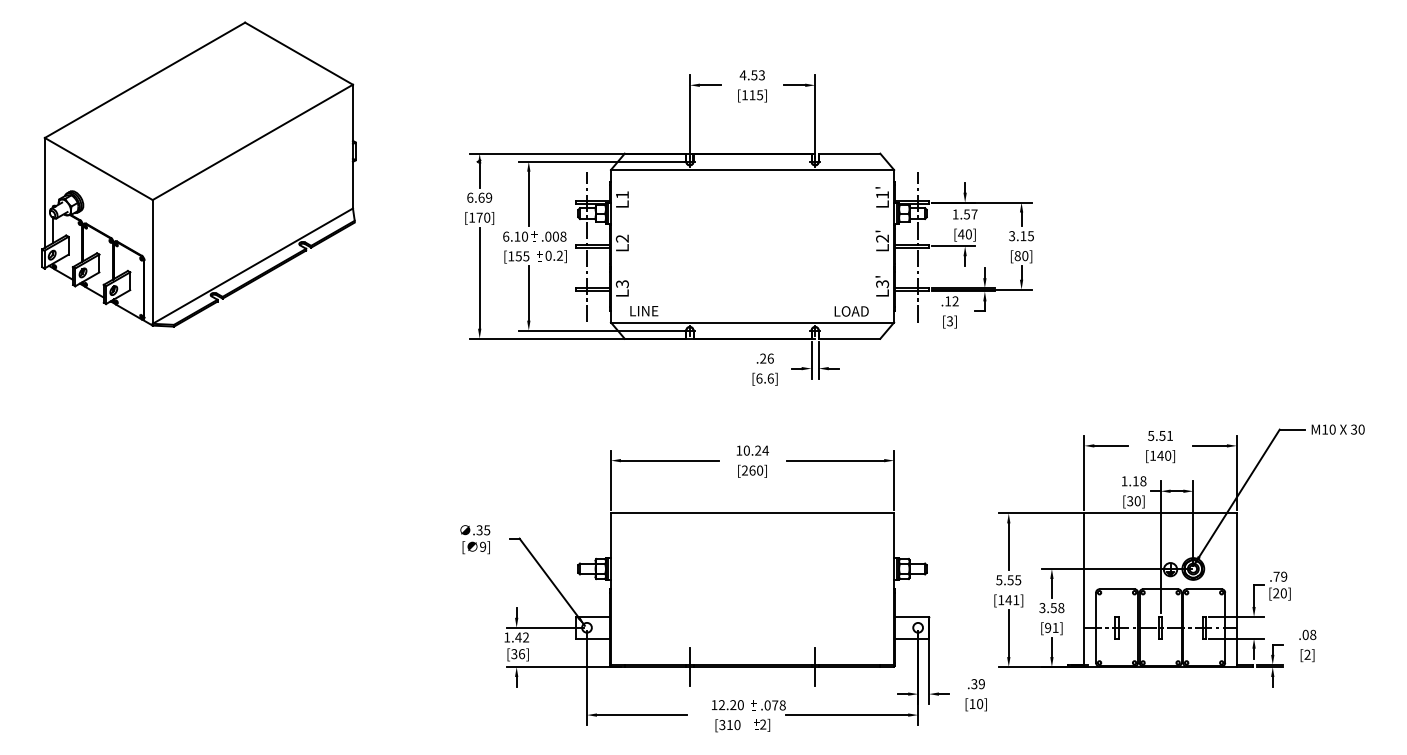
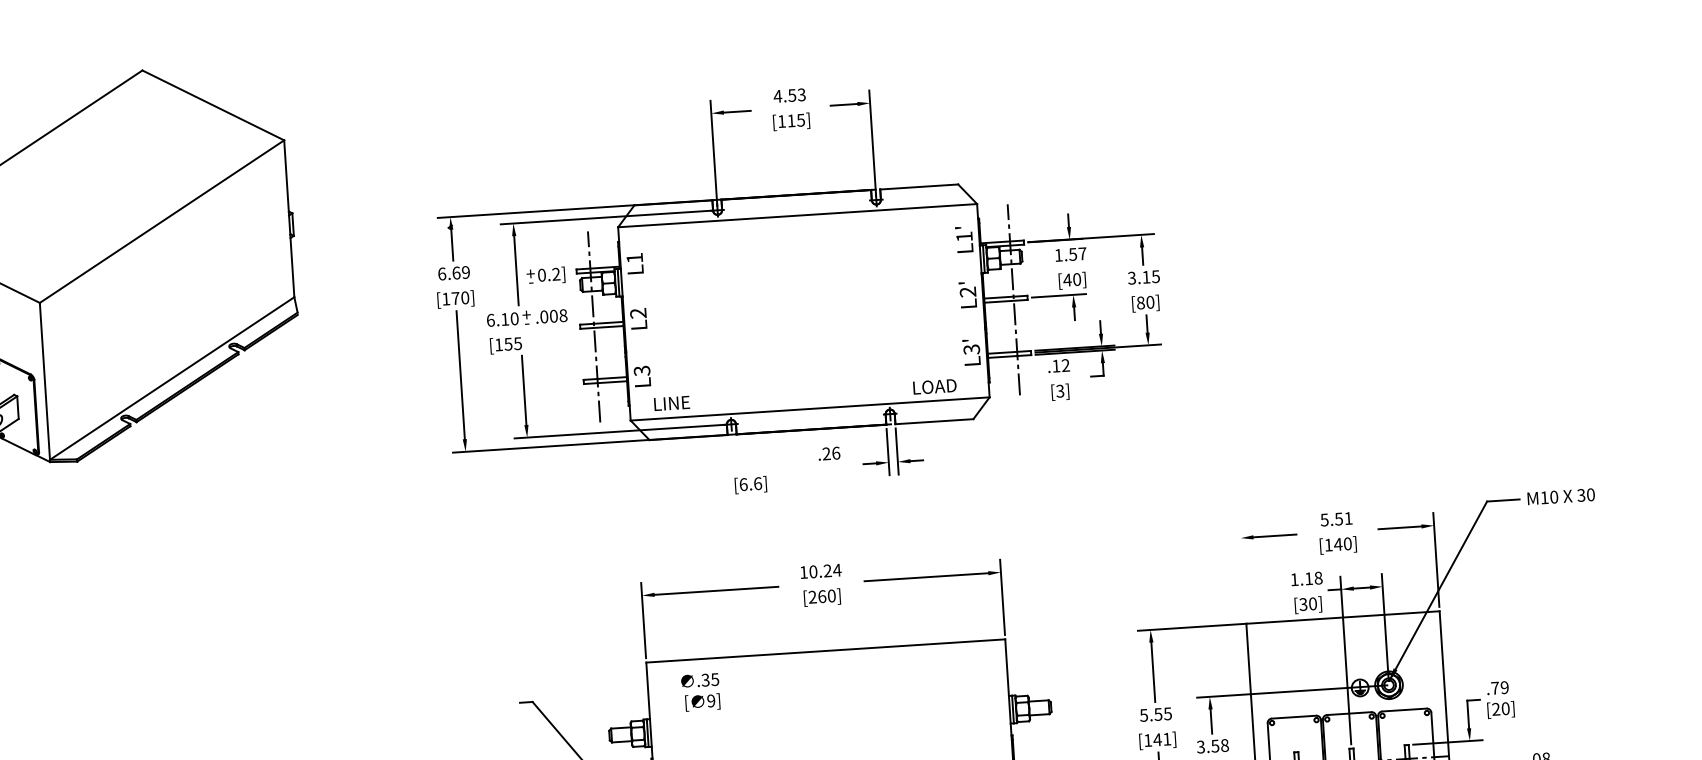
text: (551, 256) -> (545, 275), moved
text: (764, 378) -> (750, 484), moved
line: (1084, 472) -> (1243, 571), removed
text: (475, 539) -> (701, 692), moved

